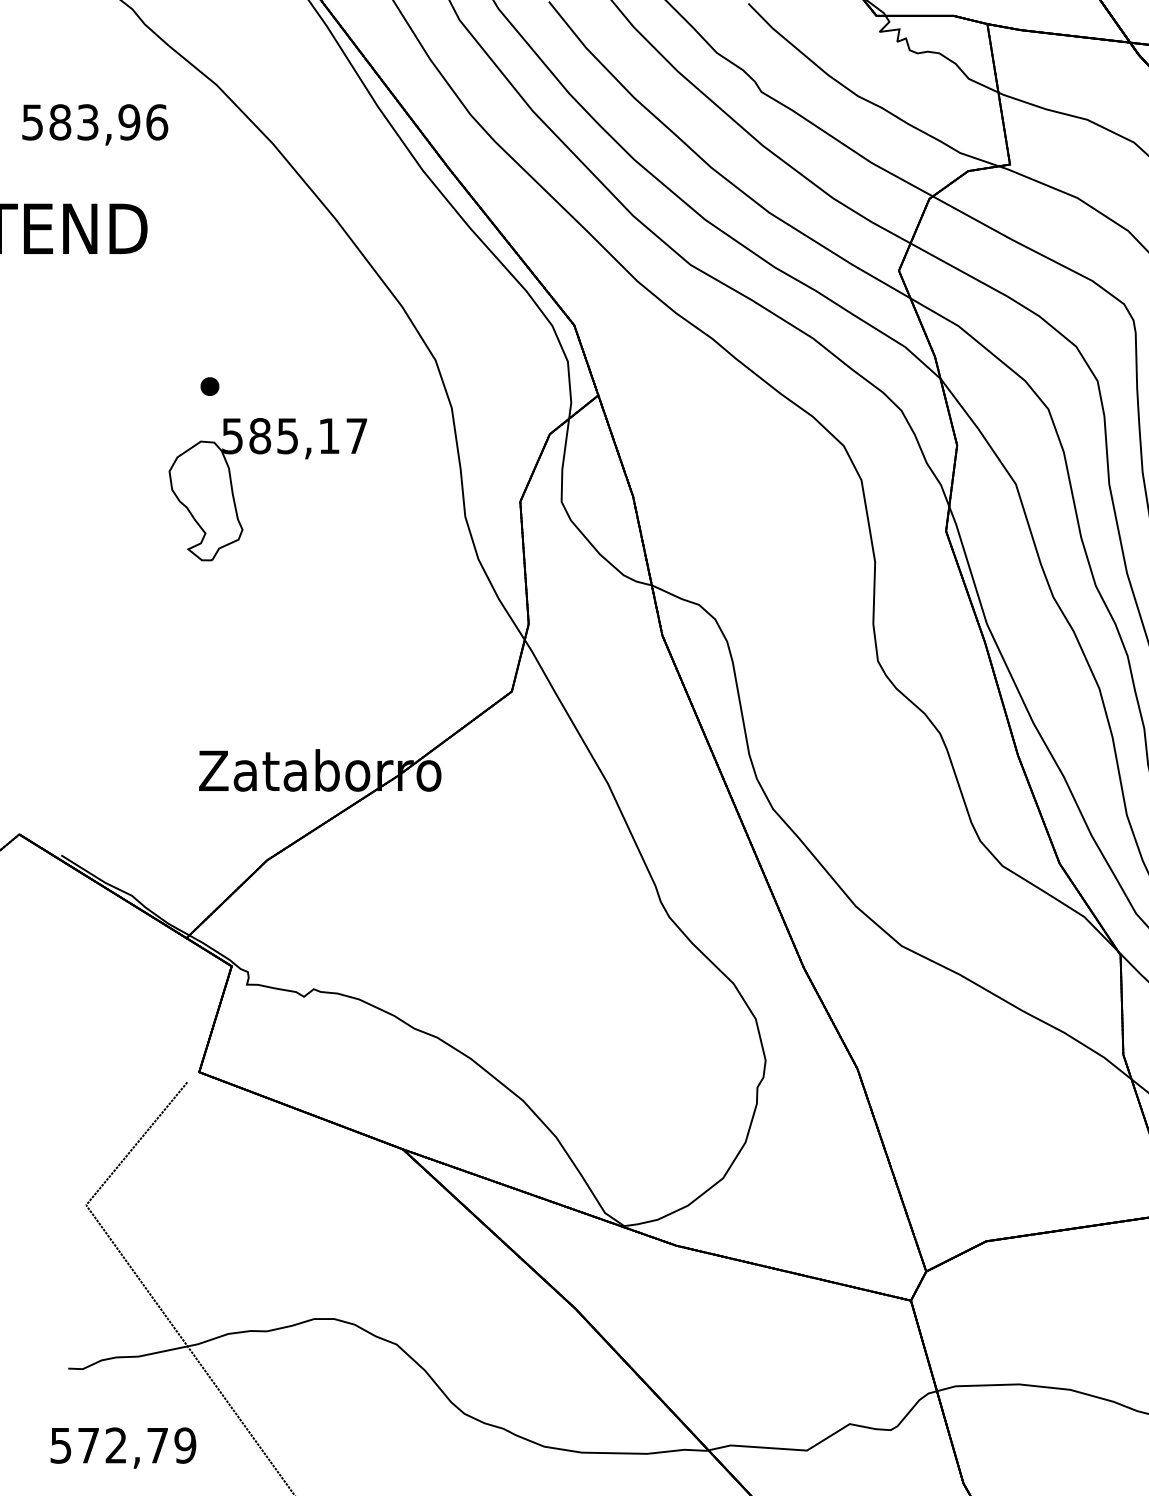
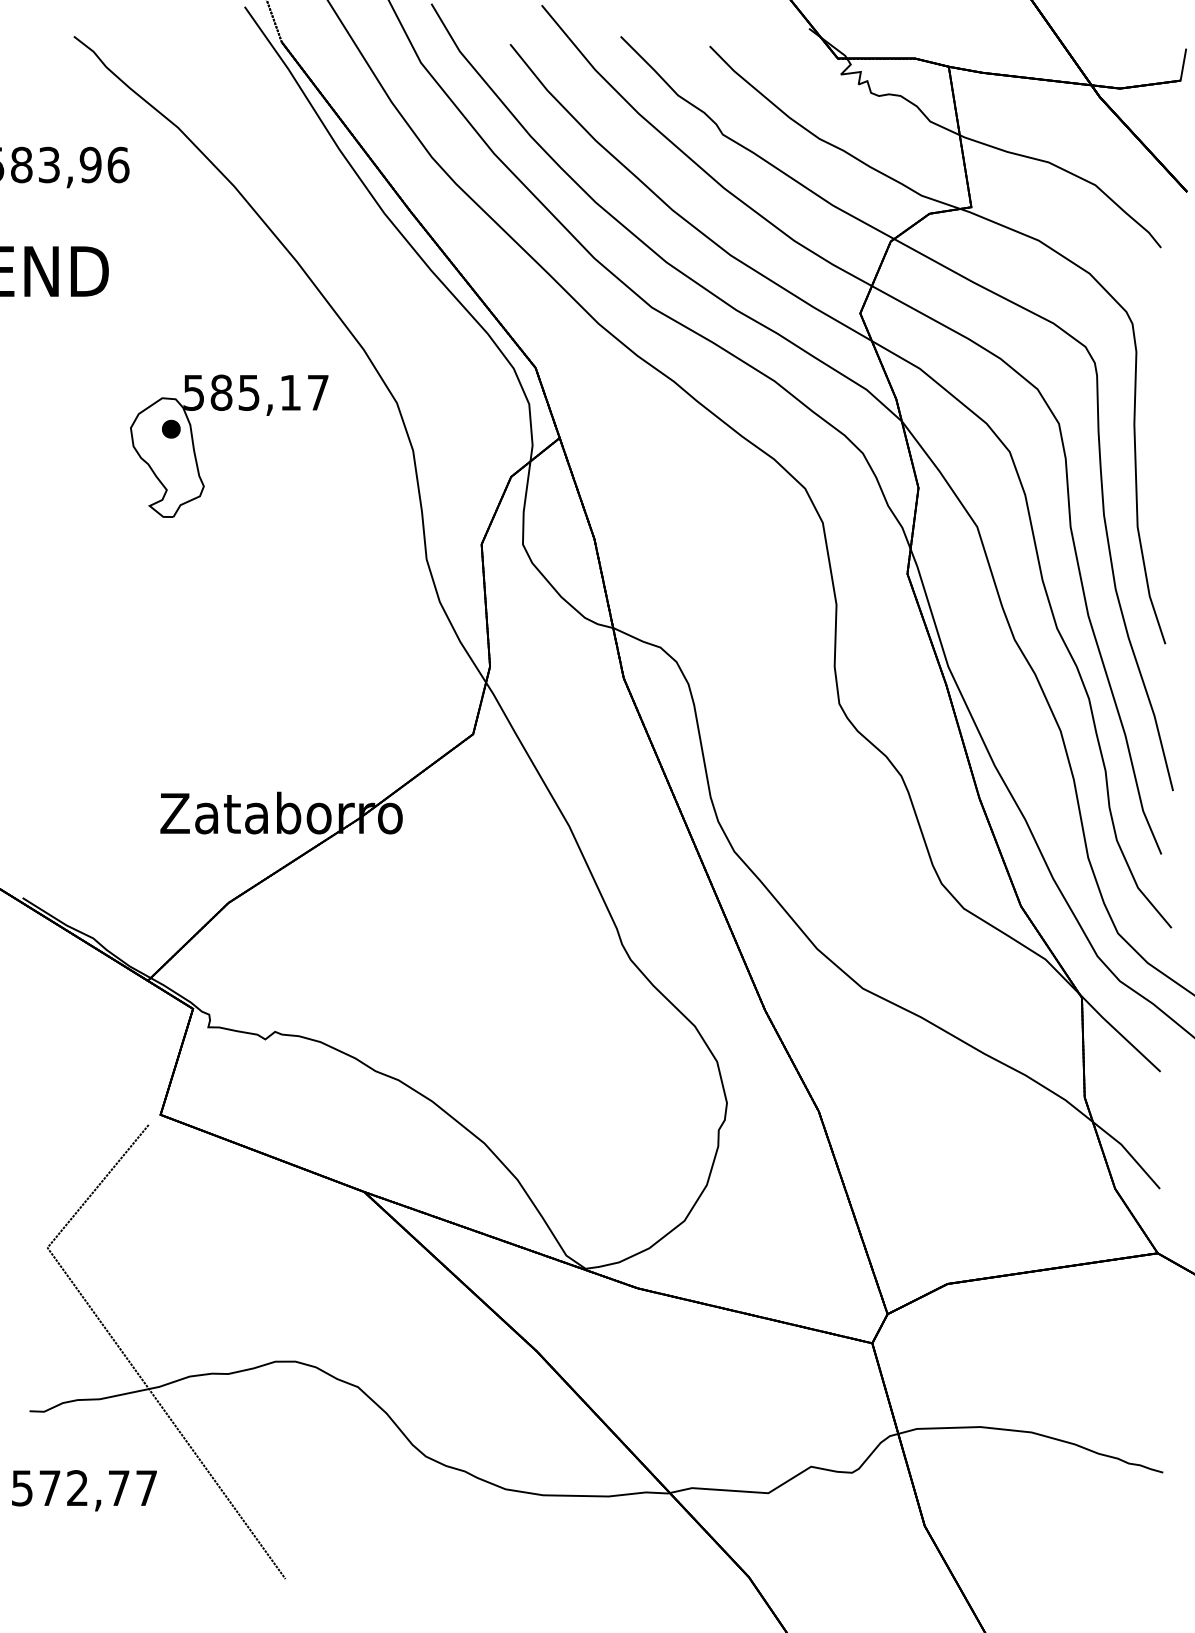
part: (234, 494) -> (195, 451), moved
text: (185, 1445) -> (146, 1488), 572,79 -> 572,77

